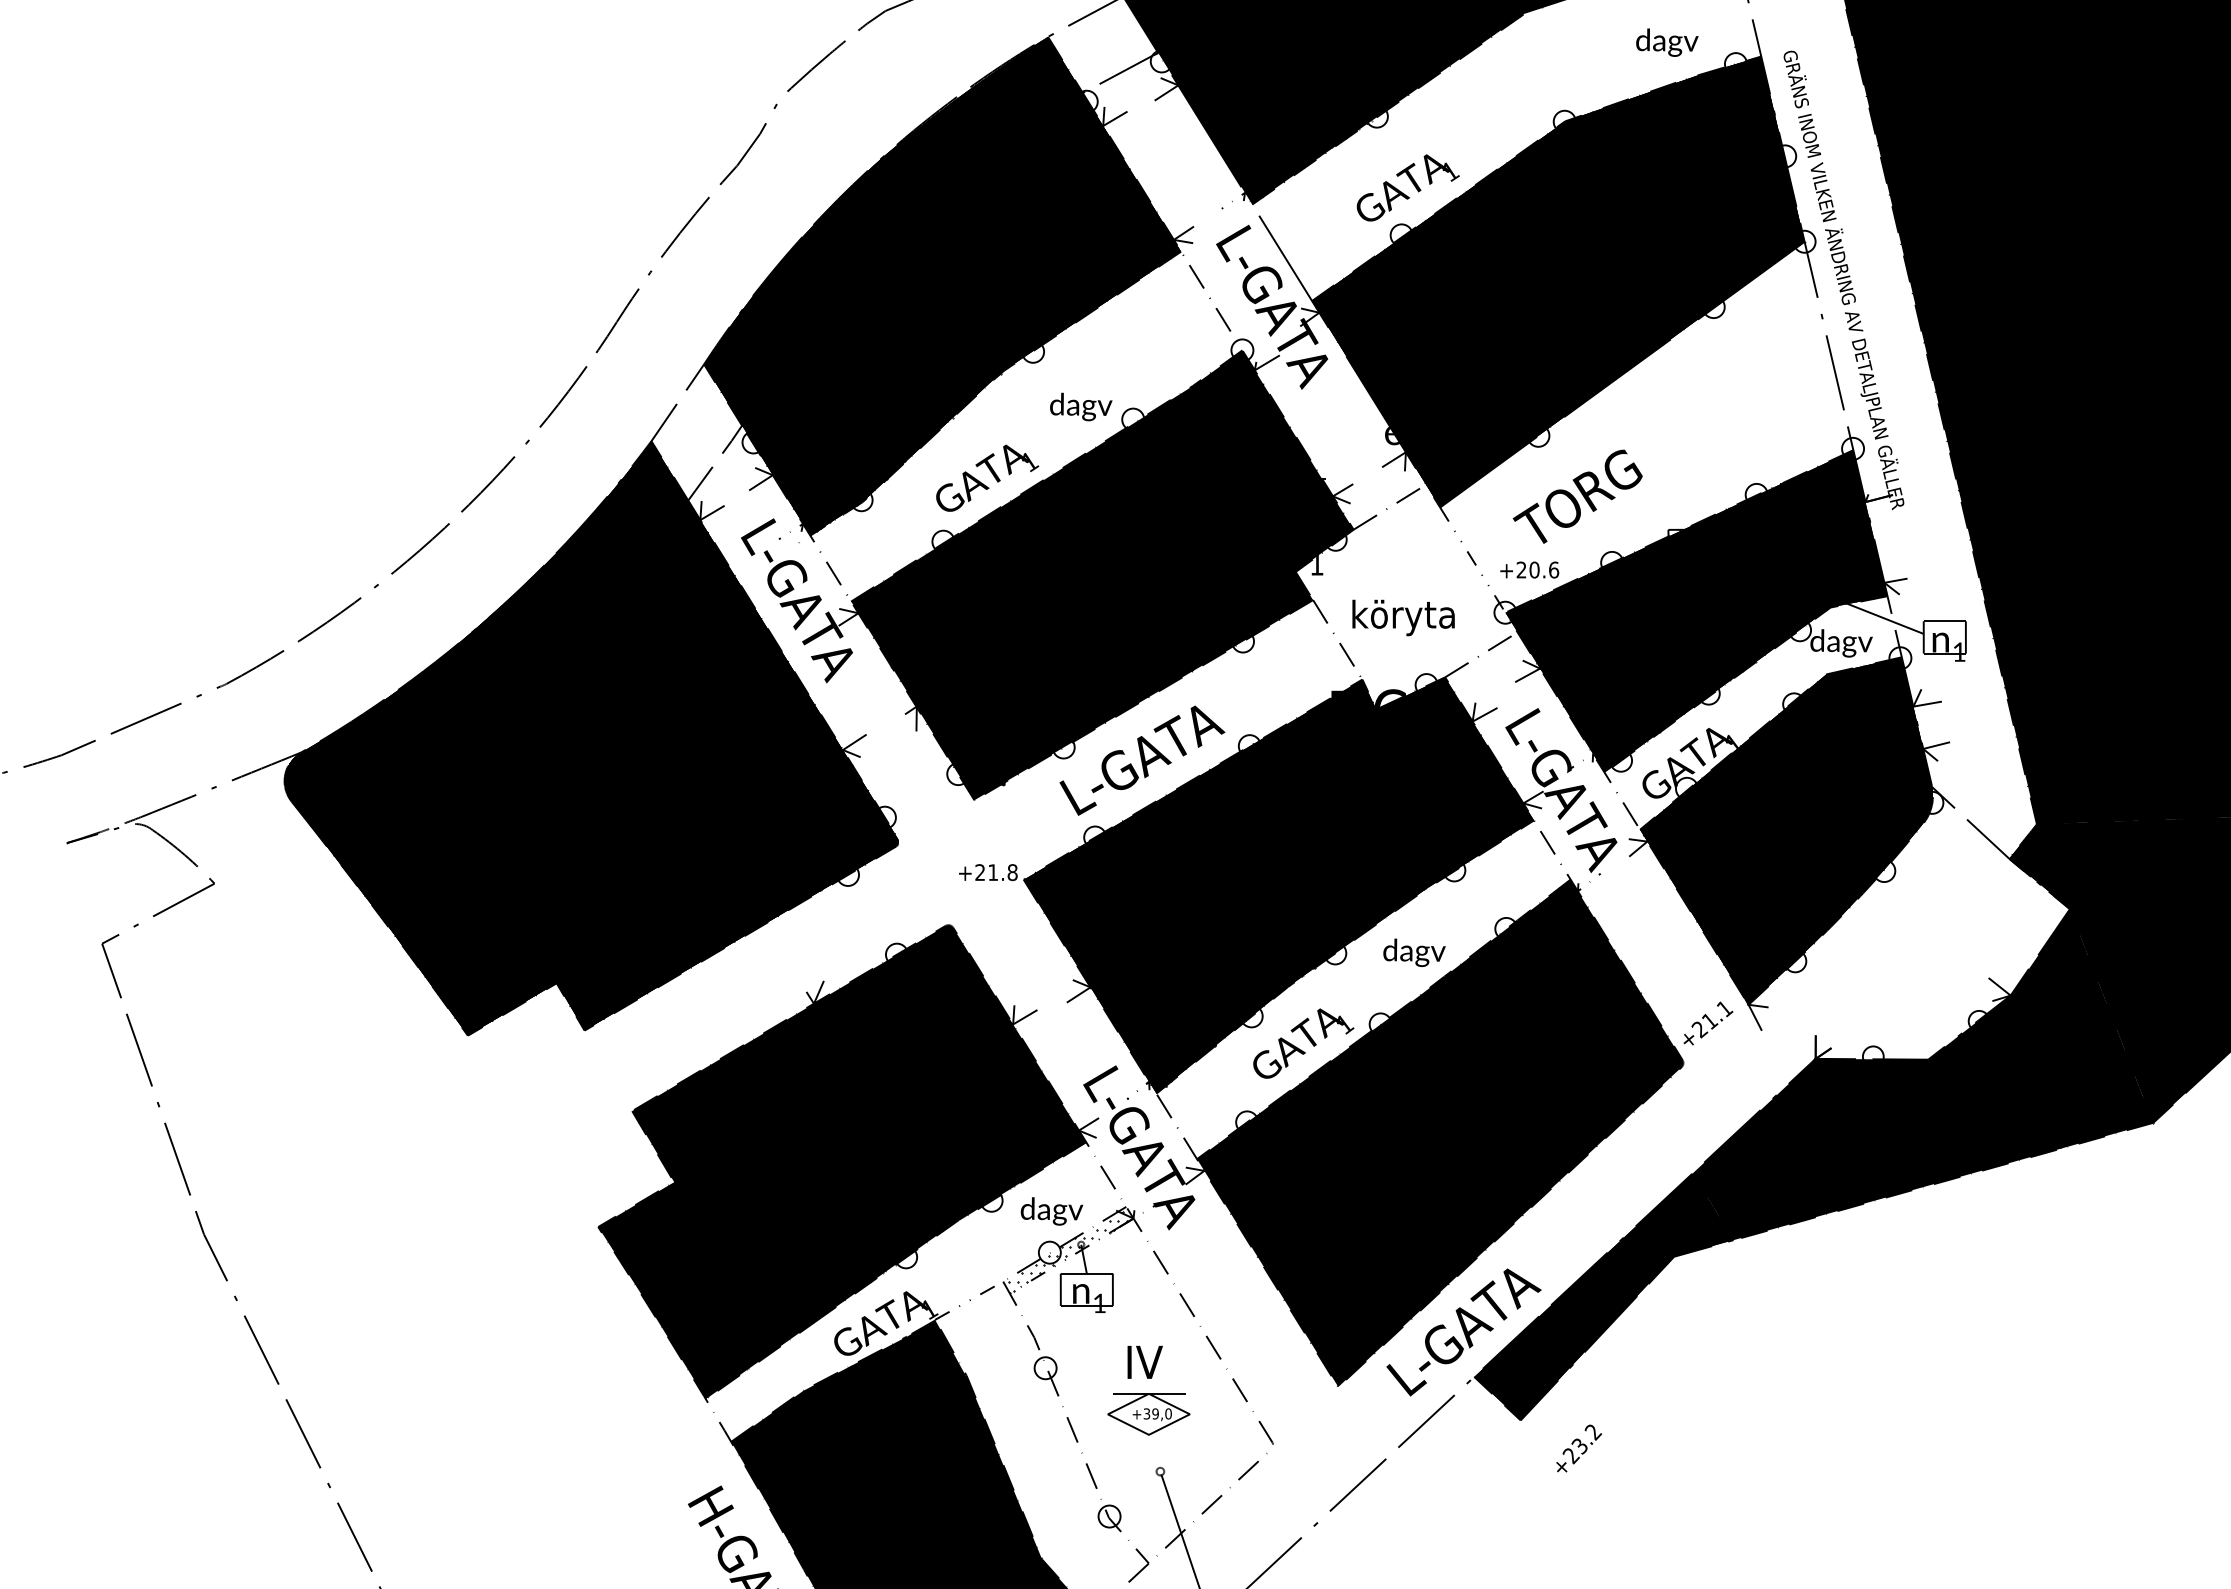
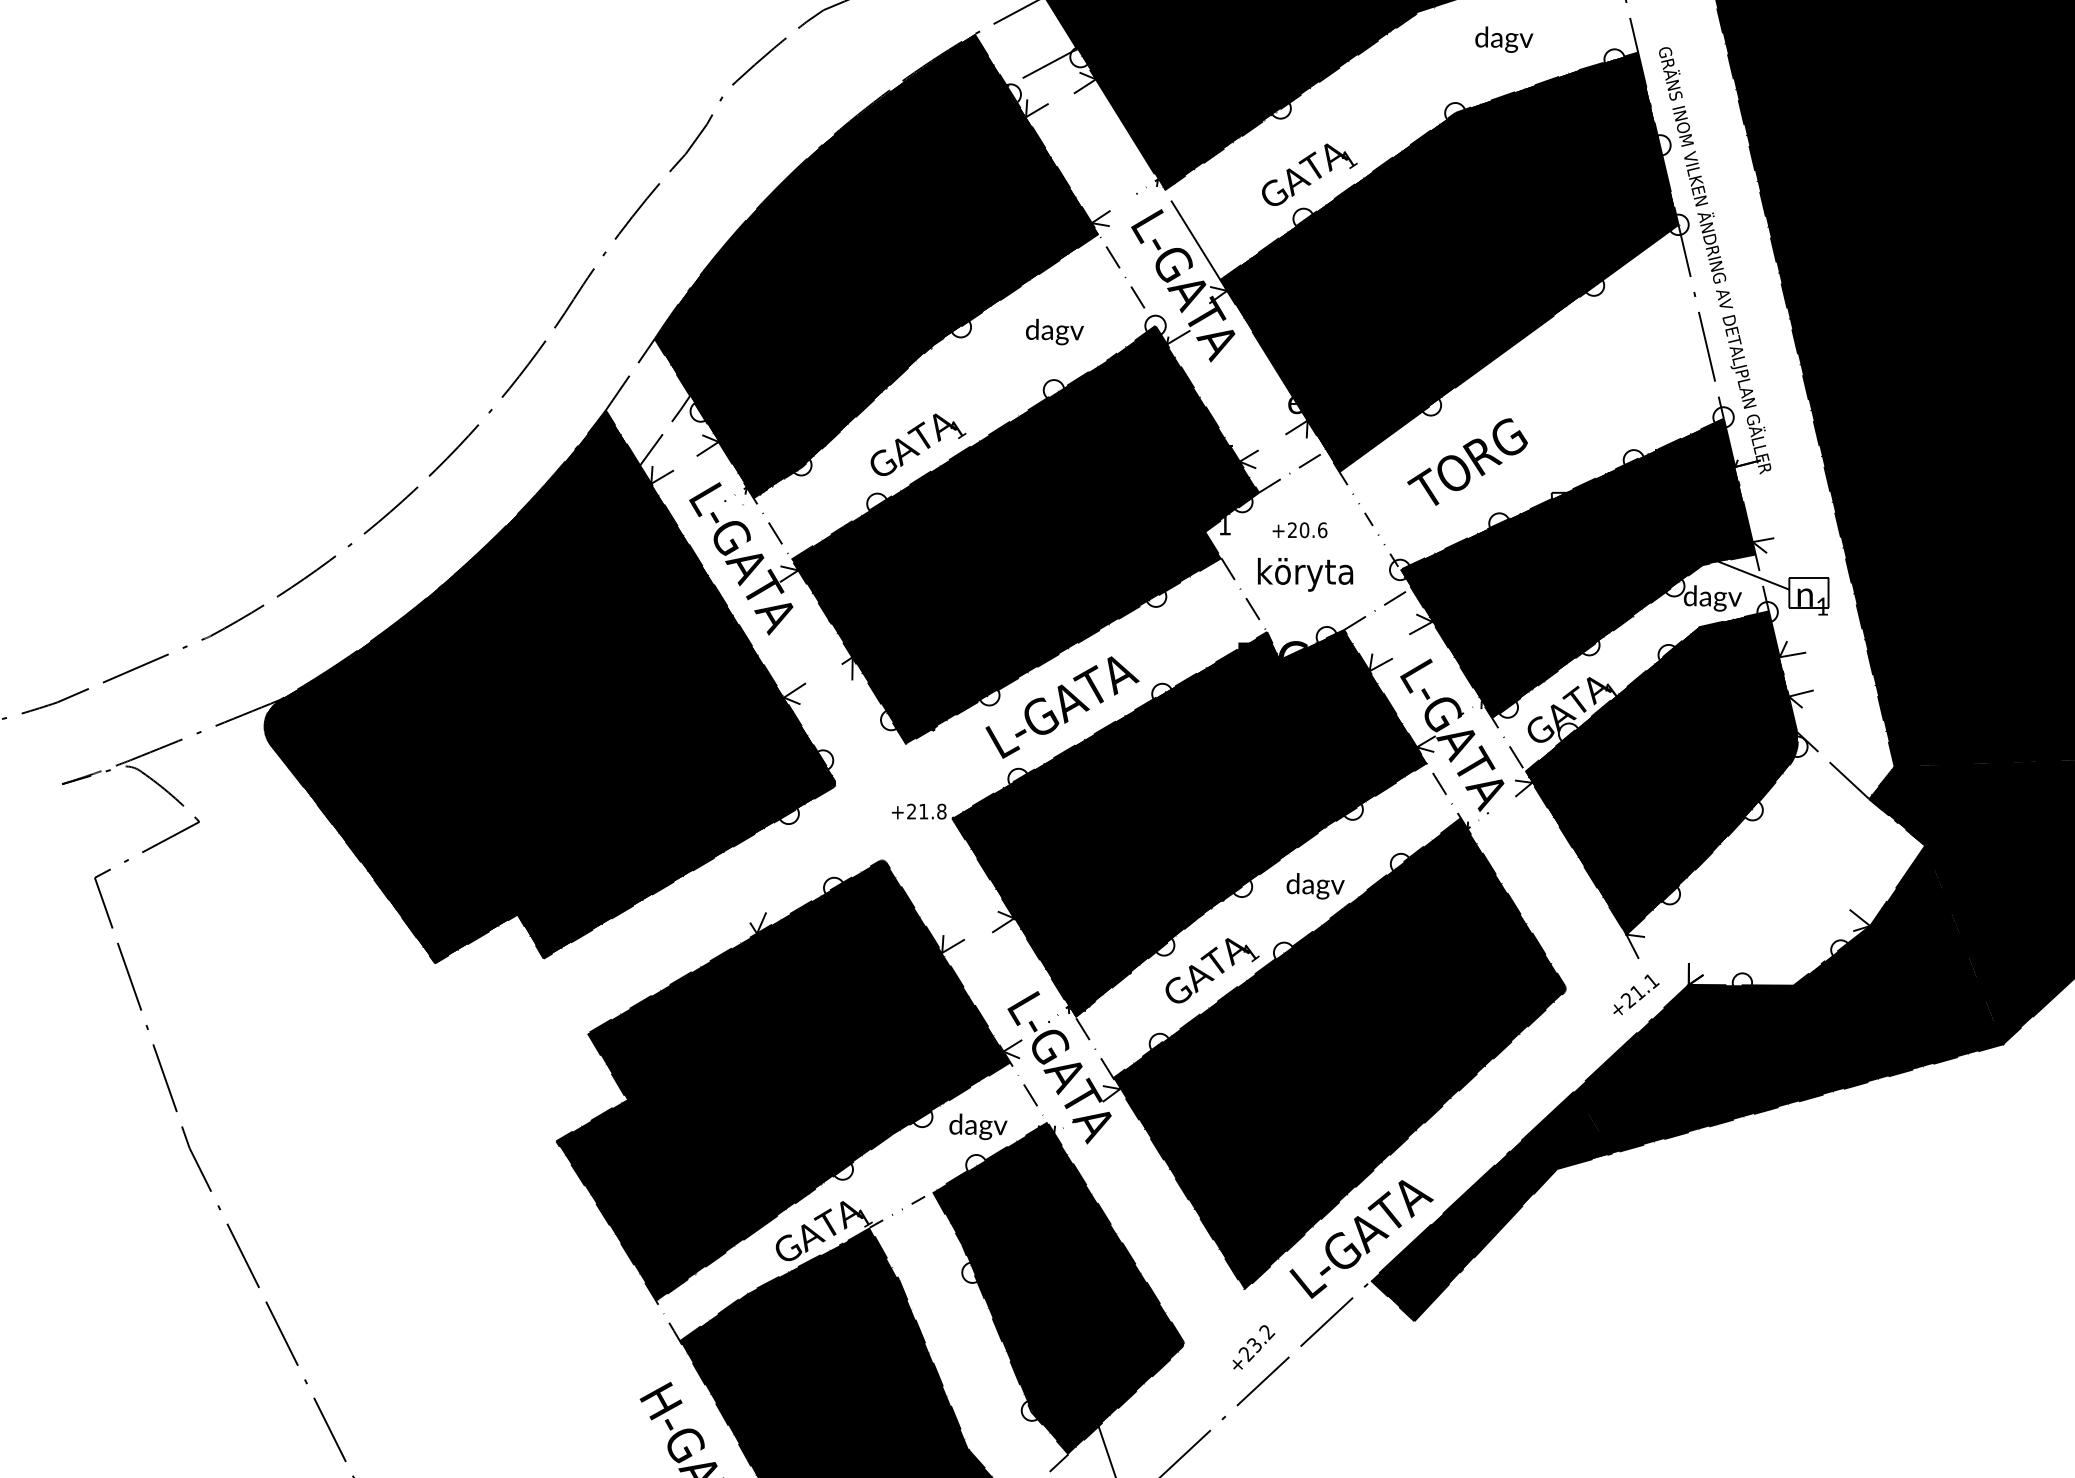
text: (1667, 42) -> (1504, 39), moved
text: (1081, 406) -> (1055, 331), moved
text: (1529, 569) -> (1299, 529), moved
text: (1708, 1023) -> (1636, 994), moved
fill: (1138, 1384) -> (1058, 1287), added
text: (1579, 1448) -> (1254, 1347), moved

